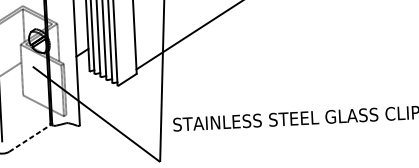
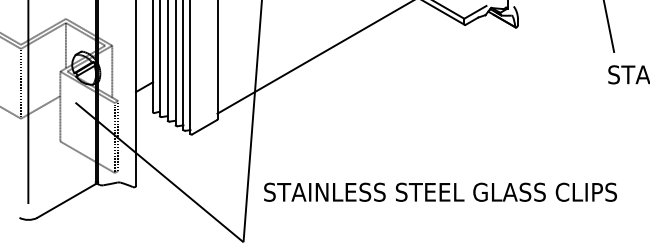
line: (29, 138) -> (66, 200), dashed -> solid

